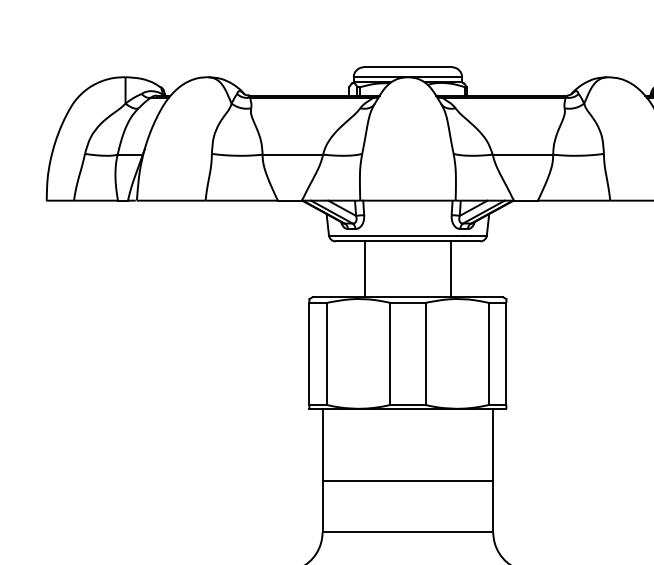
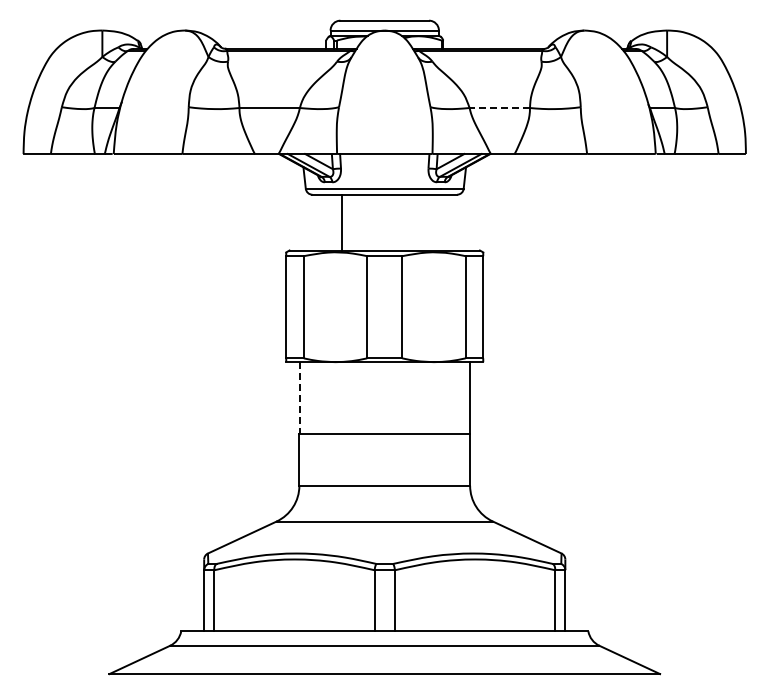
line: (522, 155) -> (499, 108), solid -> dashed
line: (450, 269) -> (427, 222), removed
line: (322, 445) -> (299, 398), solid -> dashed

